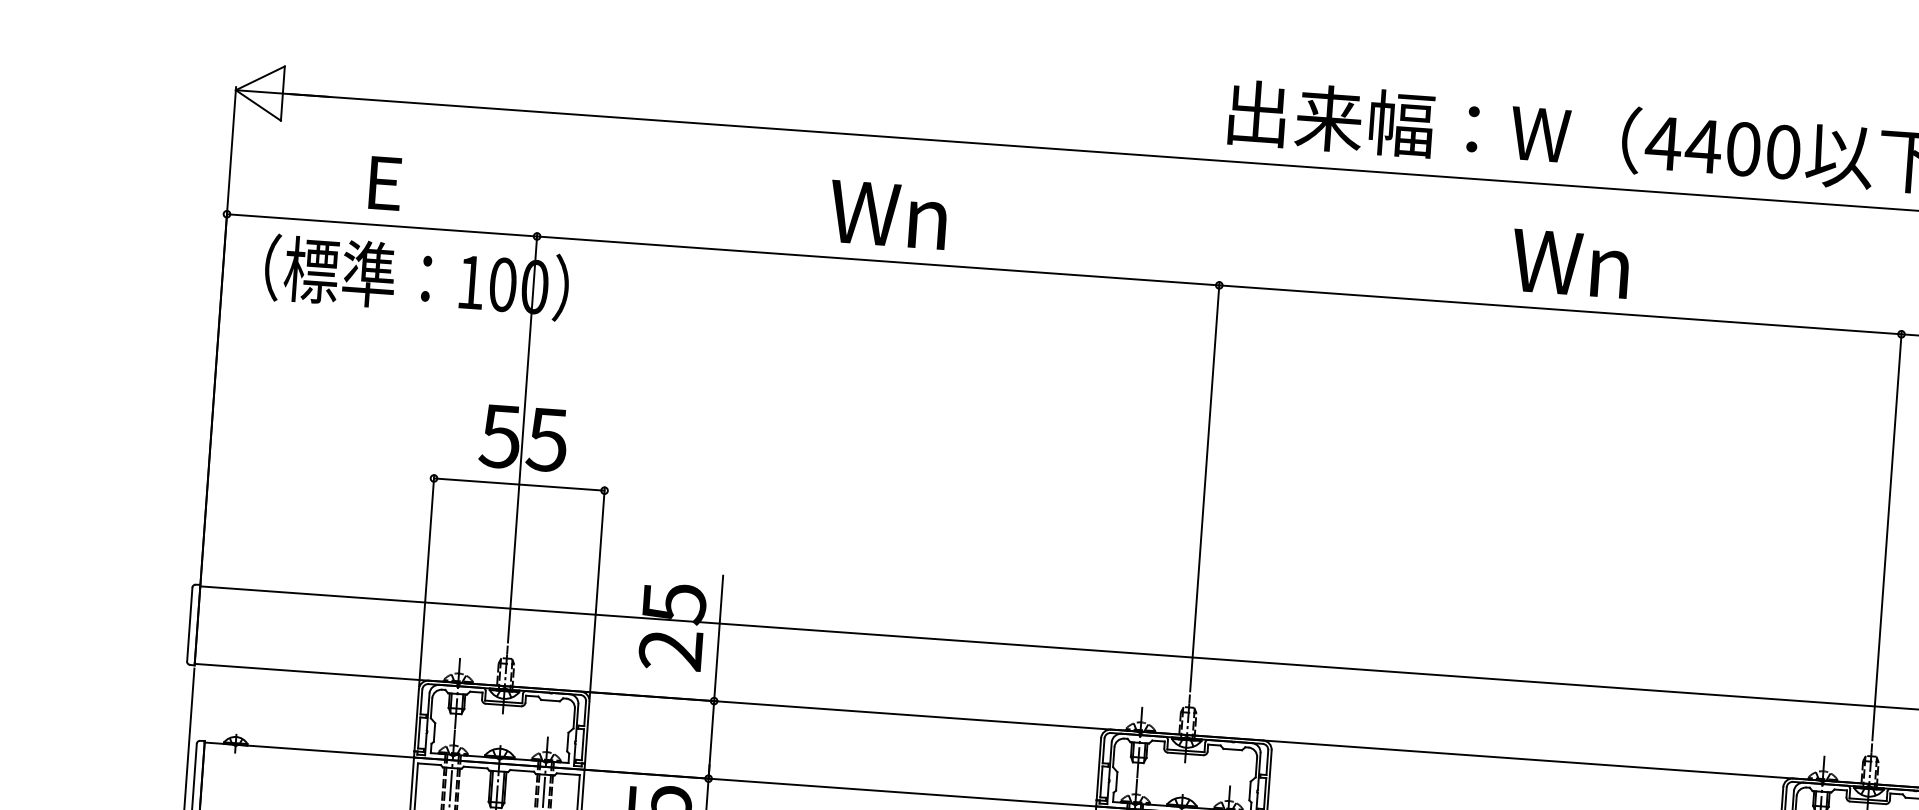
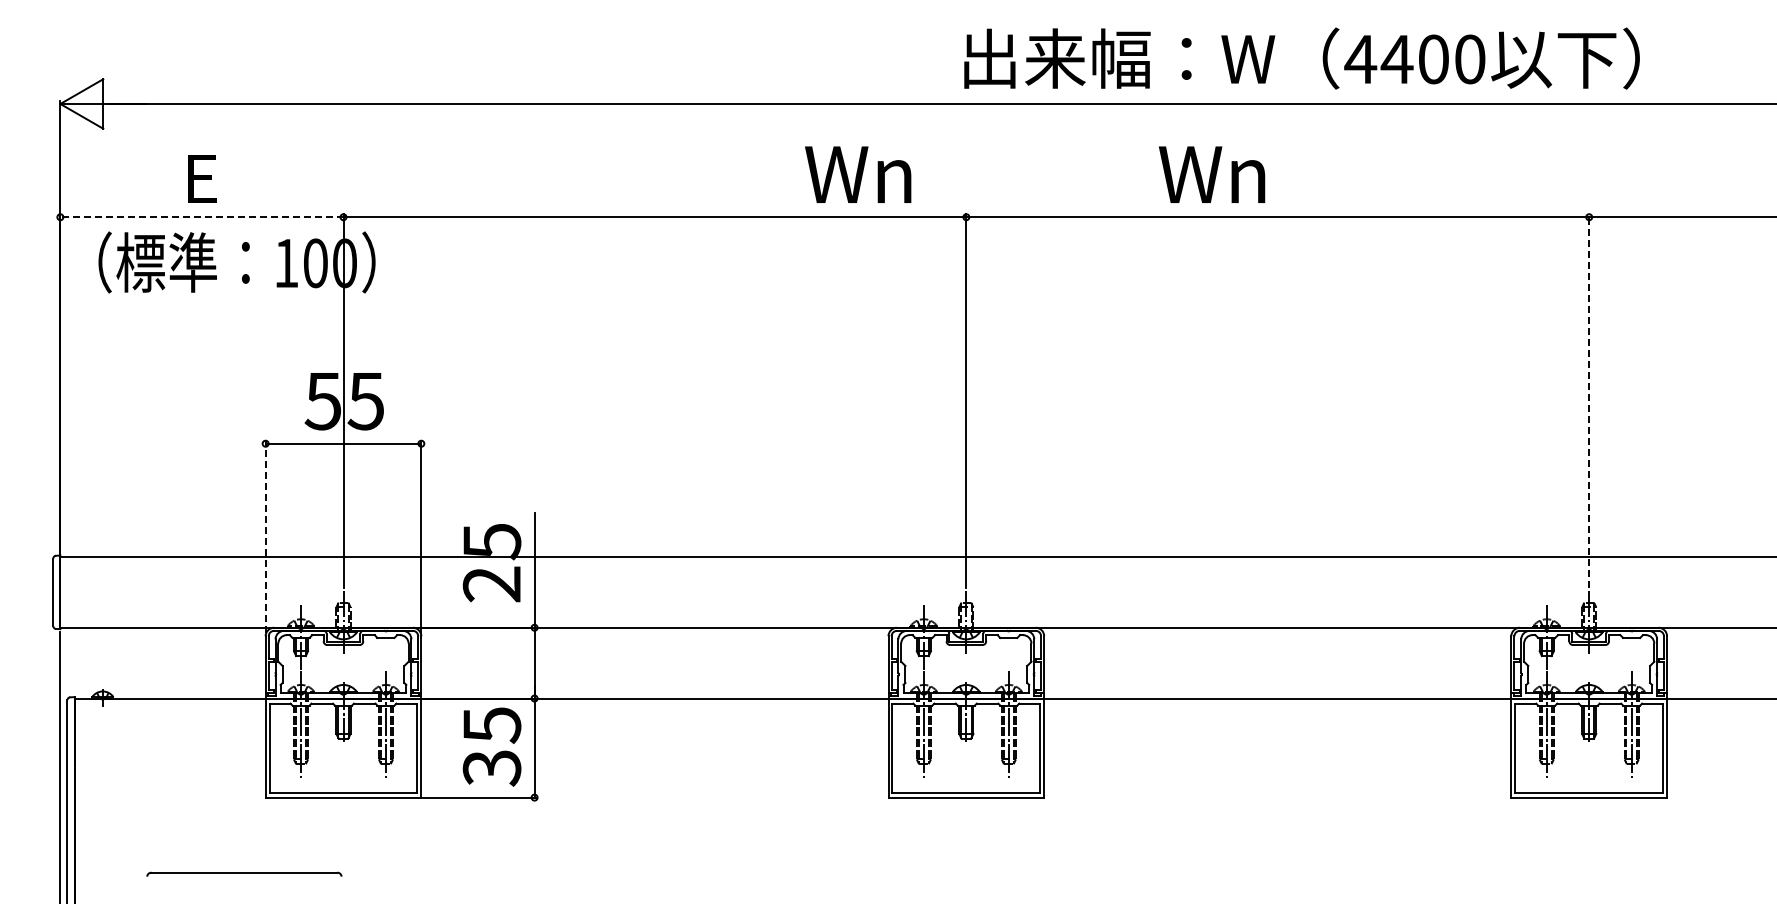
text: (888, 214) -> (858, 174), moved
line: (381, 225) -> (201, 217), solid -> dashed
text: (1571, 263) -> (1212, 174), moved
line: (1887, 536) -> (1589, 401), solid -> dashed
line: (426, 580) -> (265, 536), solid -> dashed

